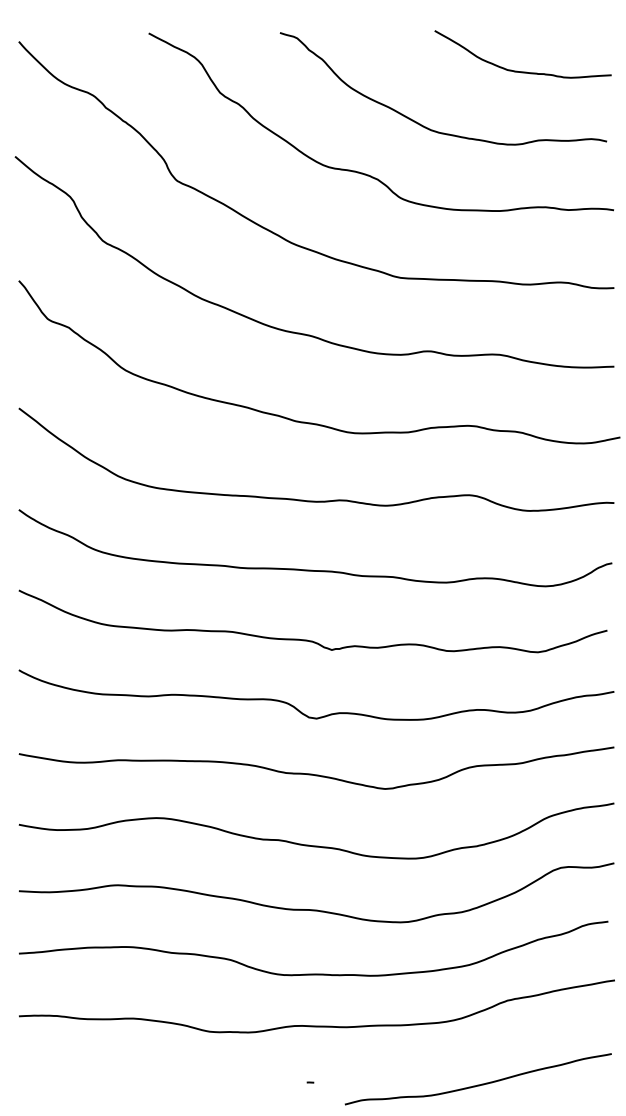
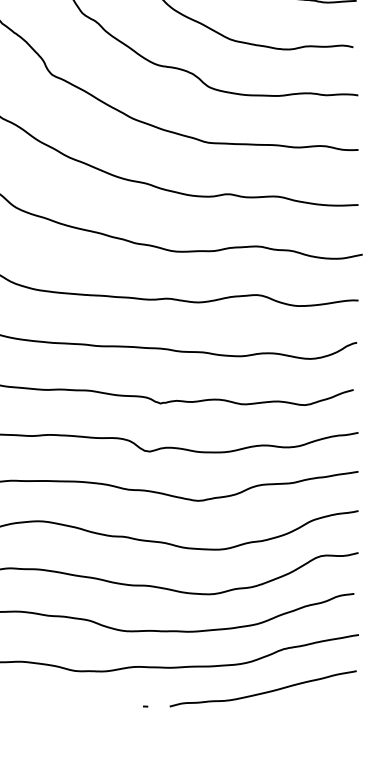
curve: (477, 1084) -> (262, 692), moved

